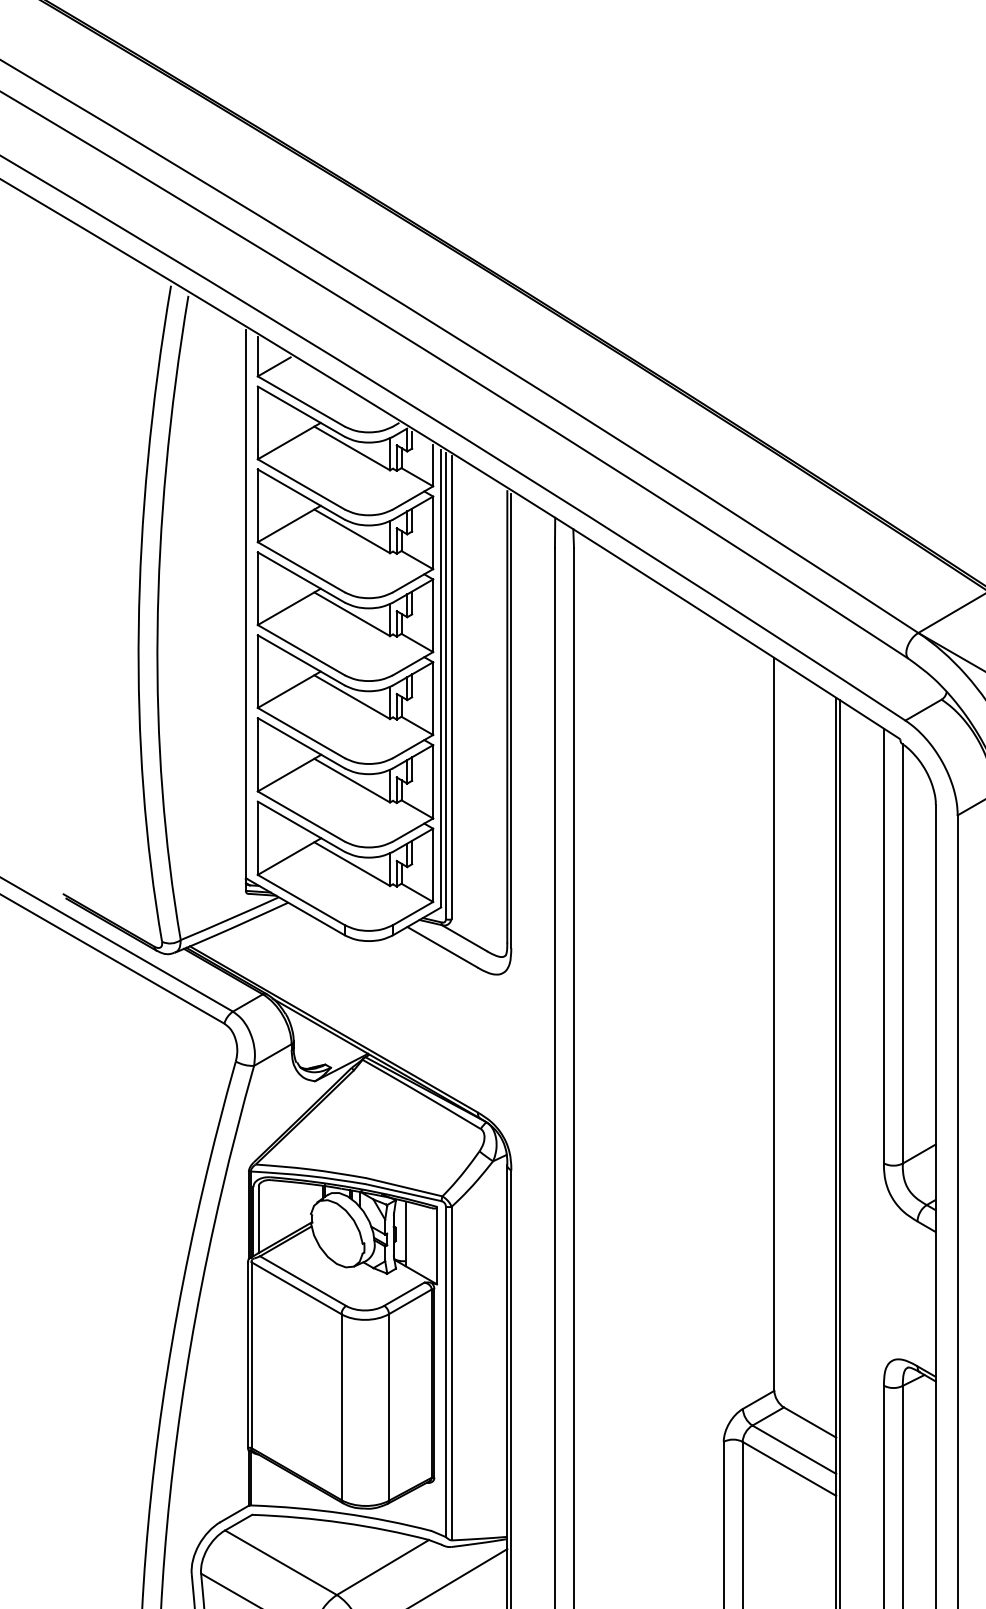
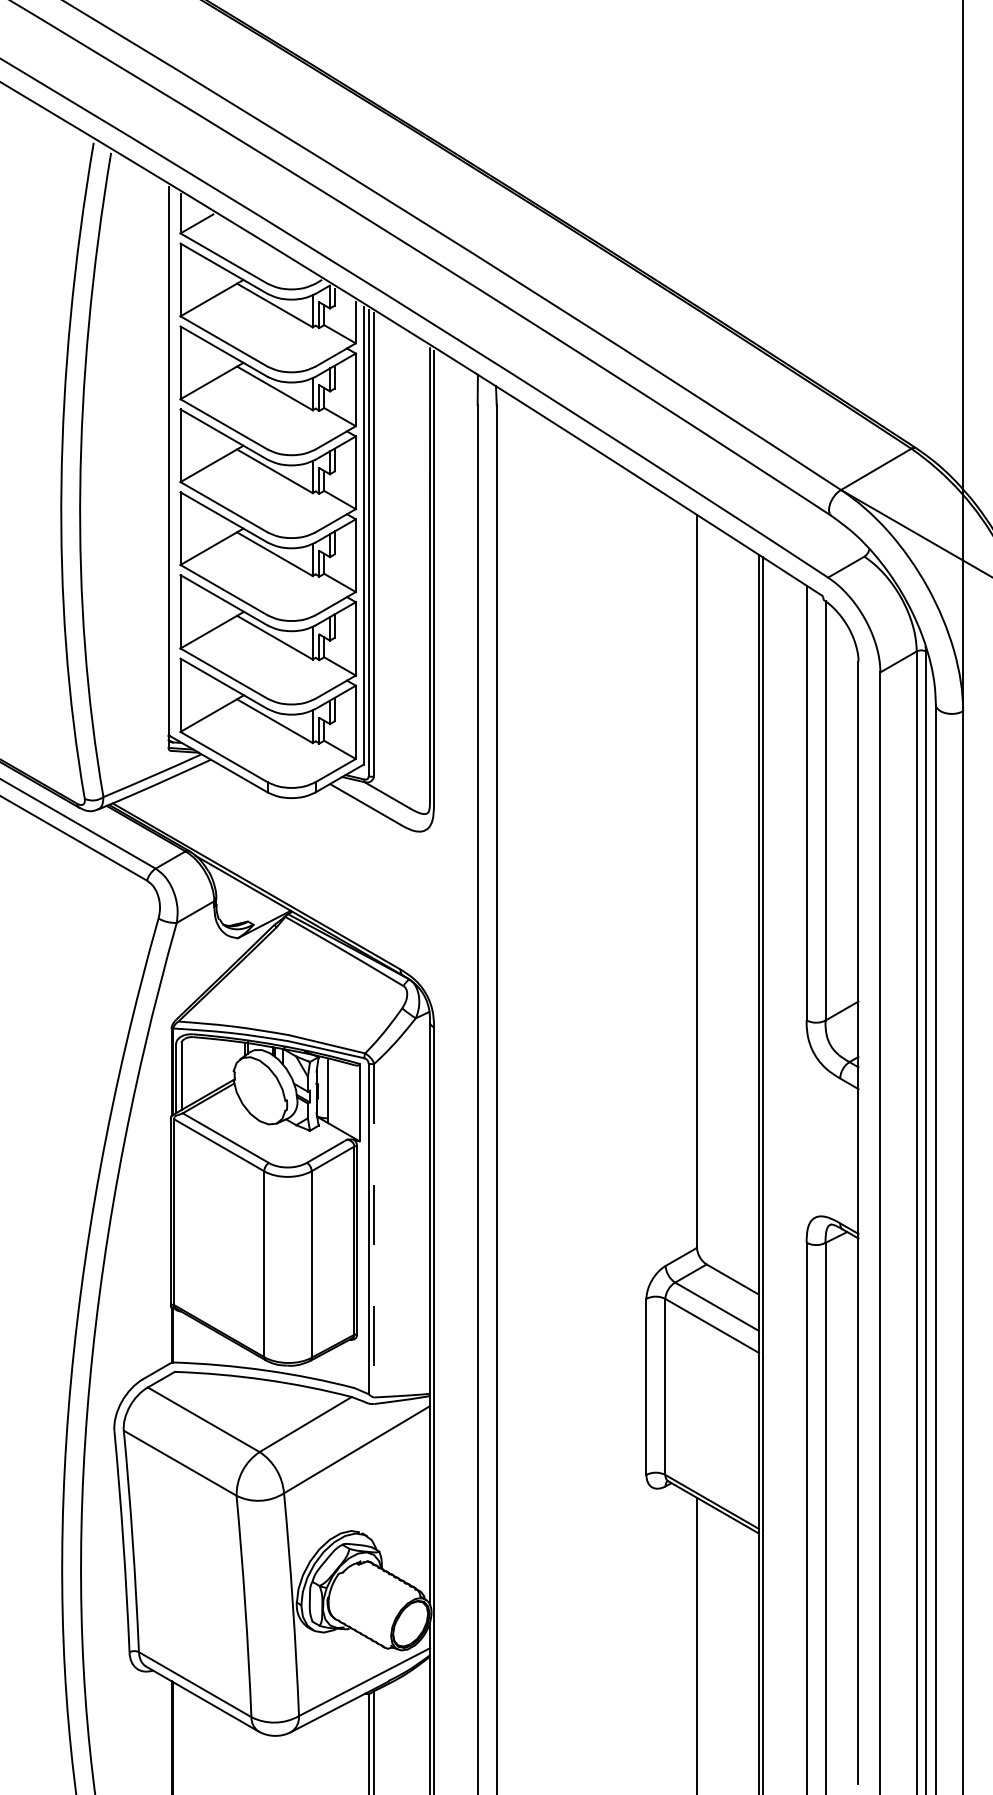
line: (451, 1373) -> (374, 1230), solid -> dashed

